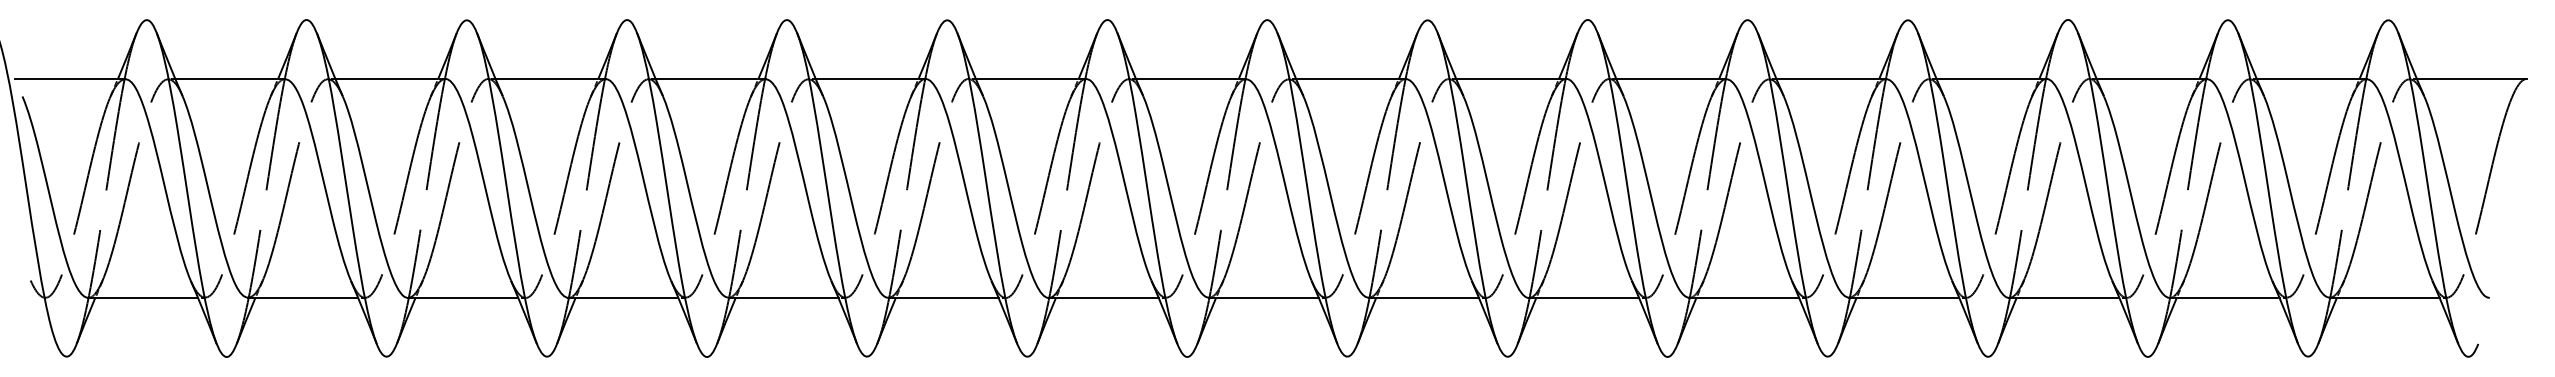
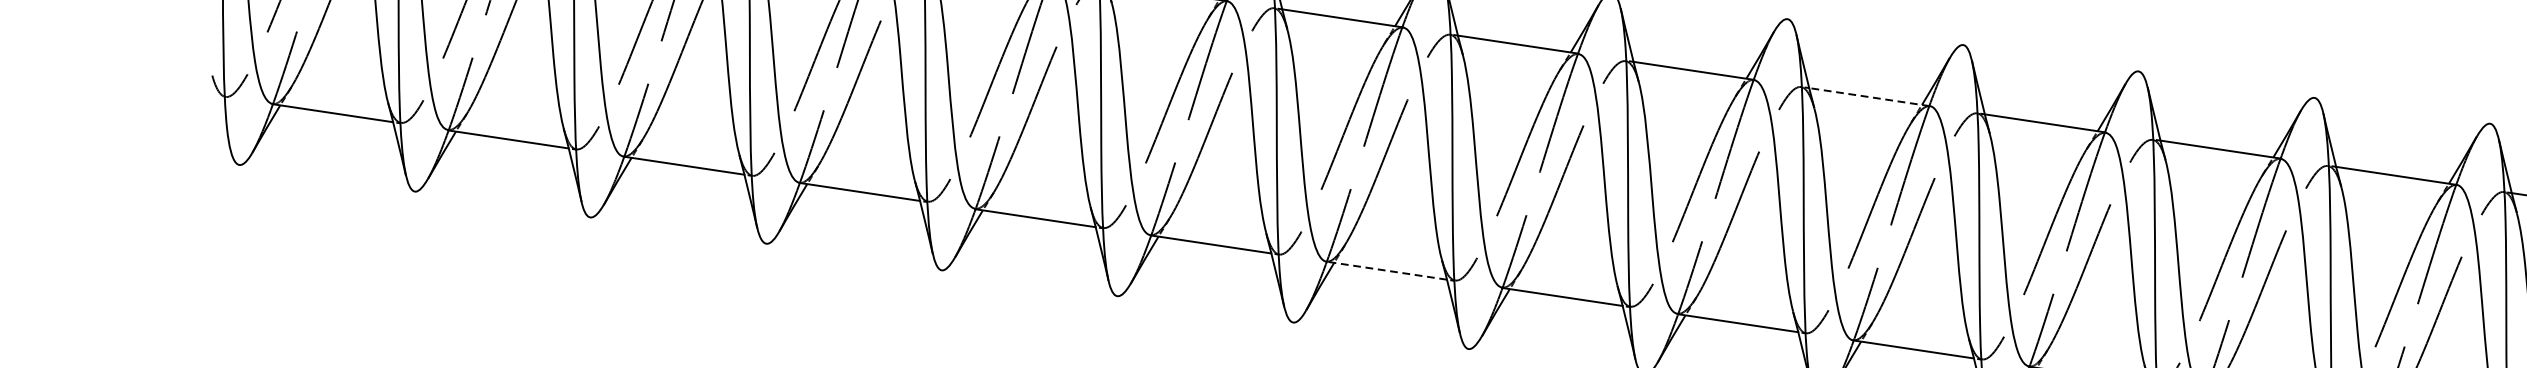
line: (1511, 78) -> (1869, 96), solid -> dashed
line: (1103, 298) -> (1386, 271), solid -> dashed

